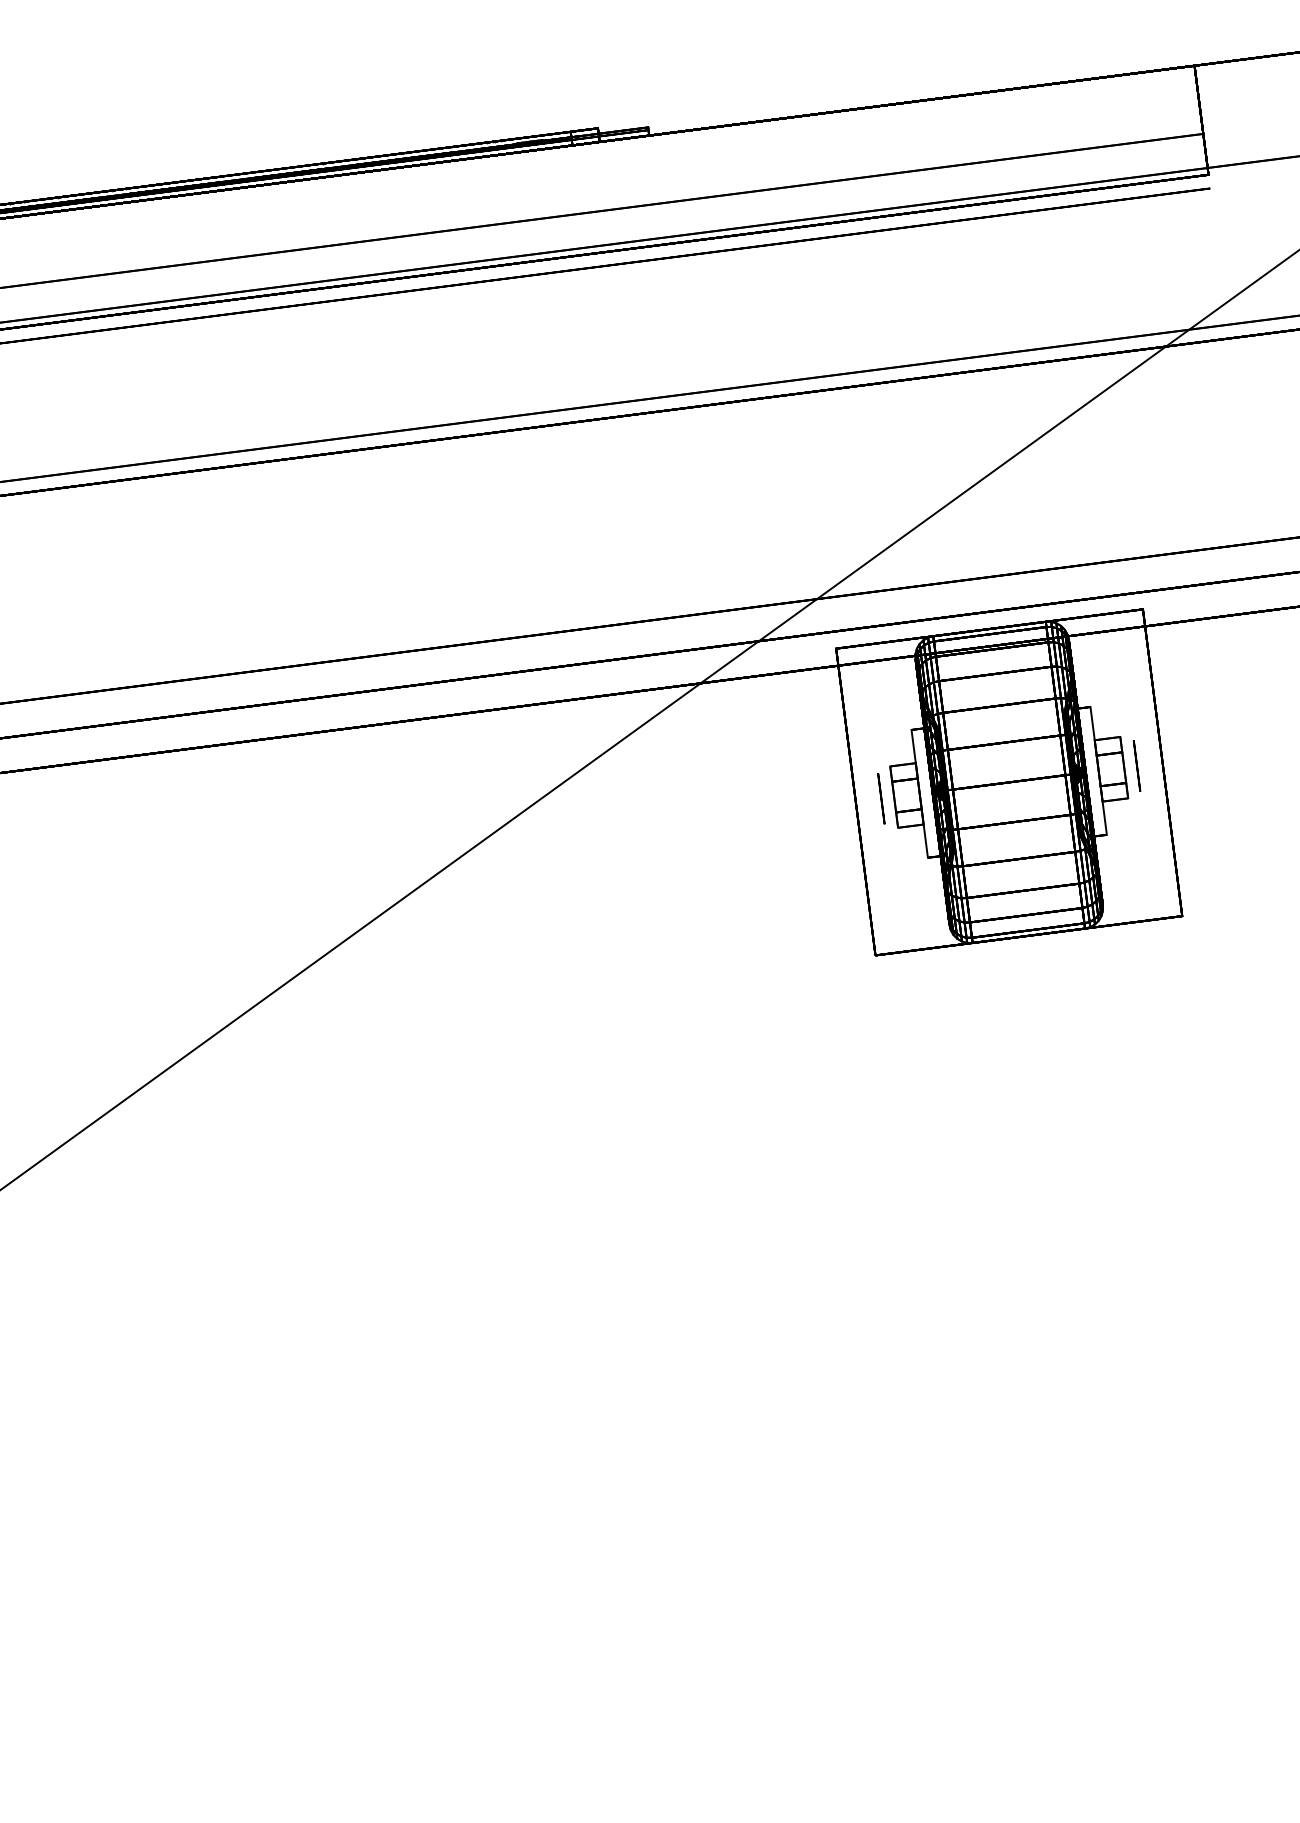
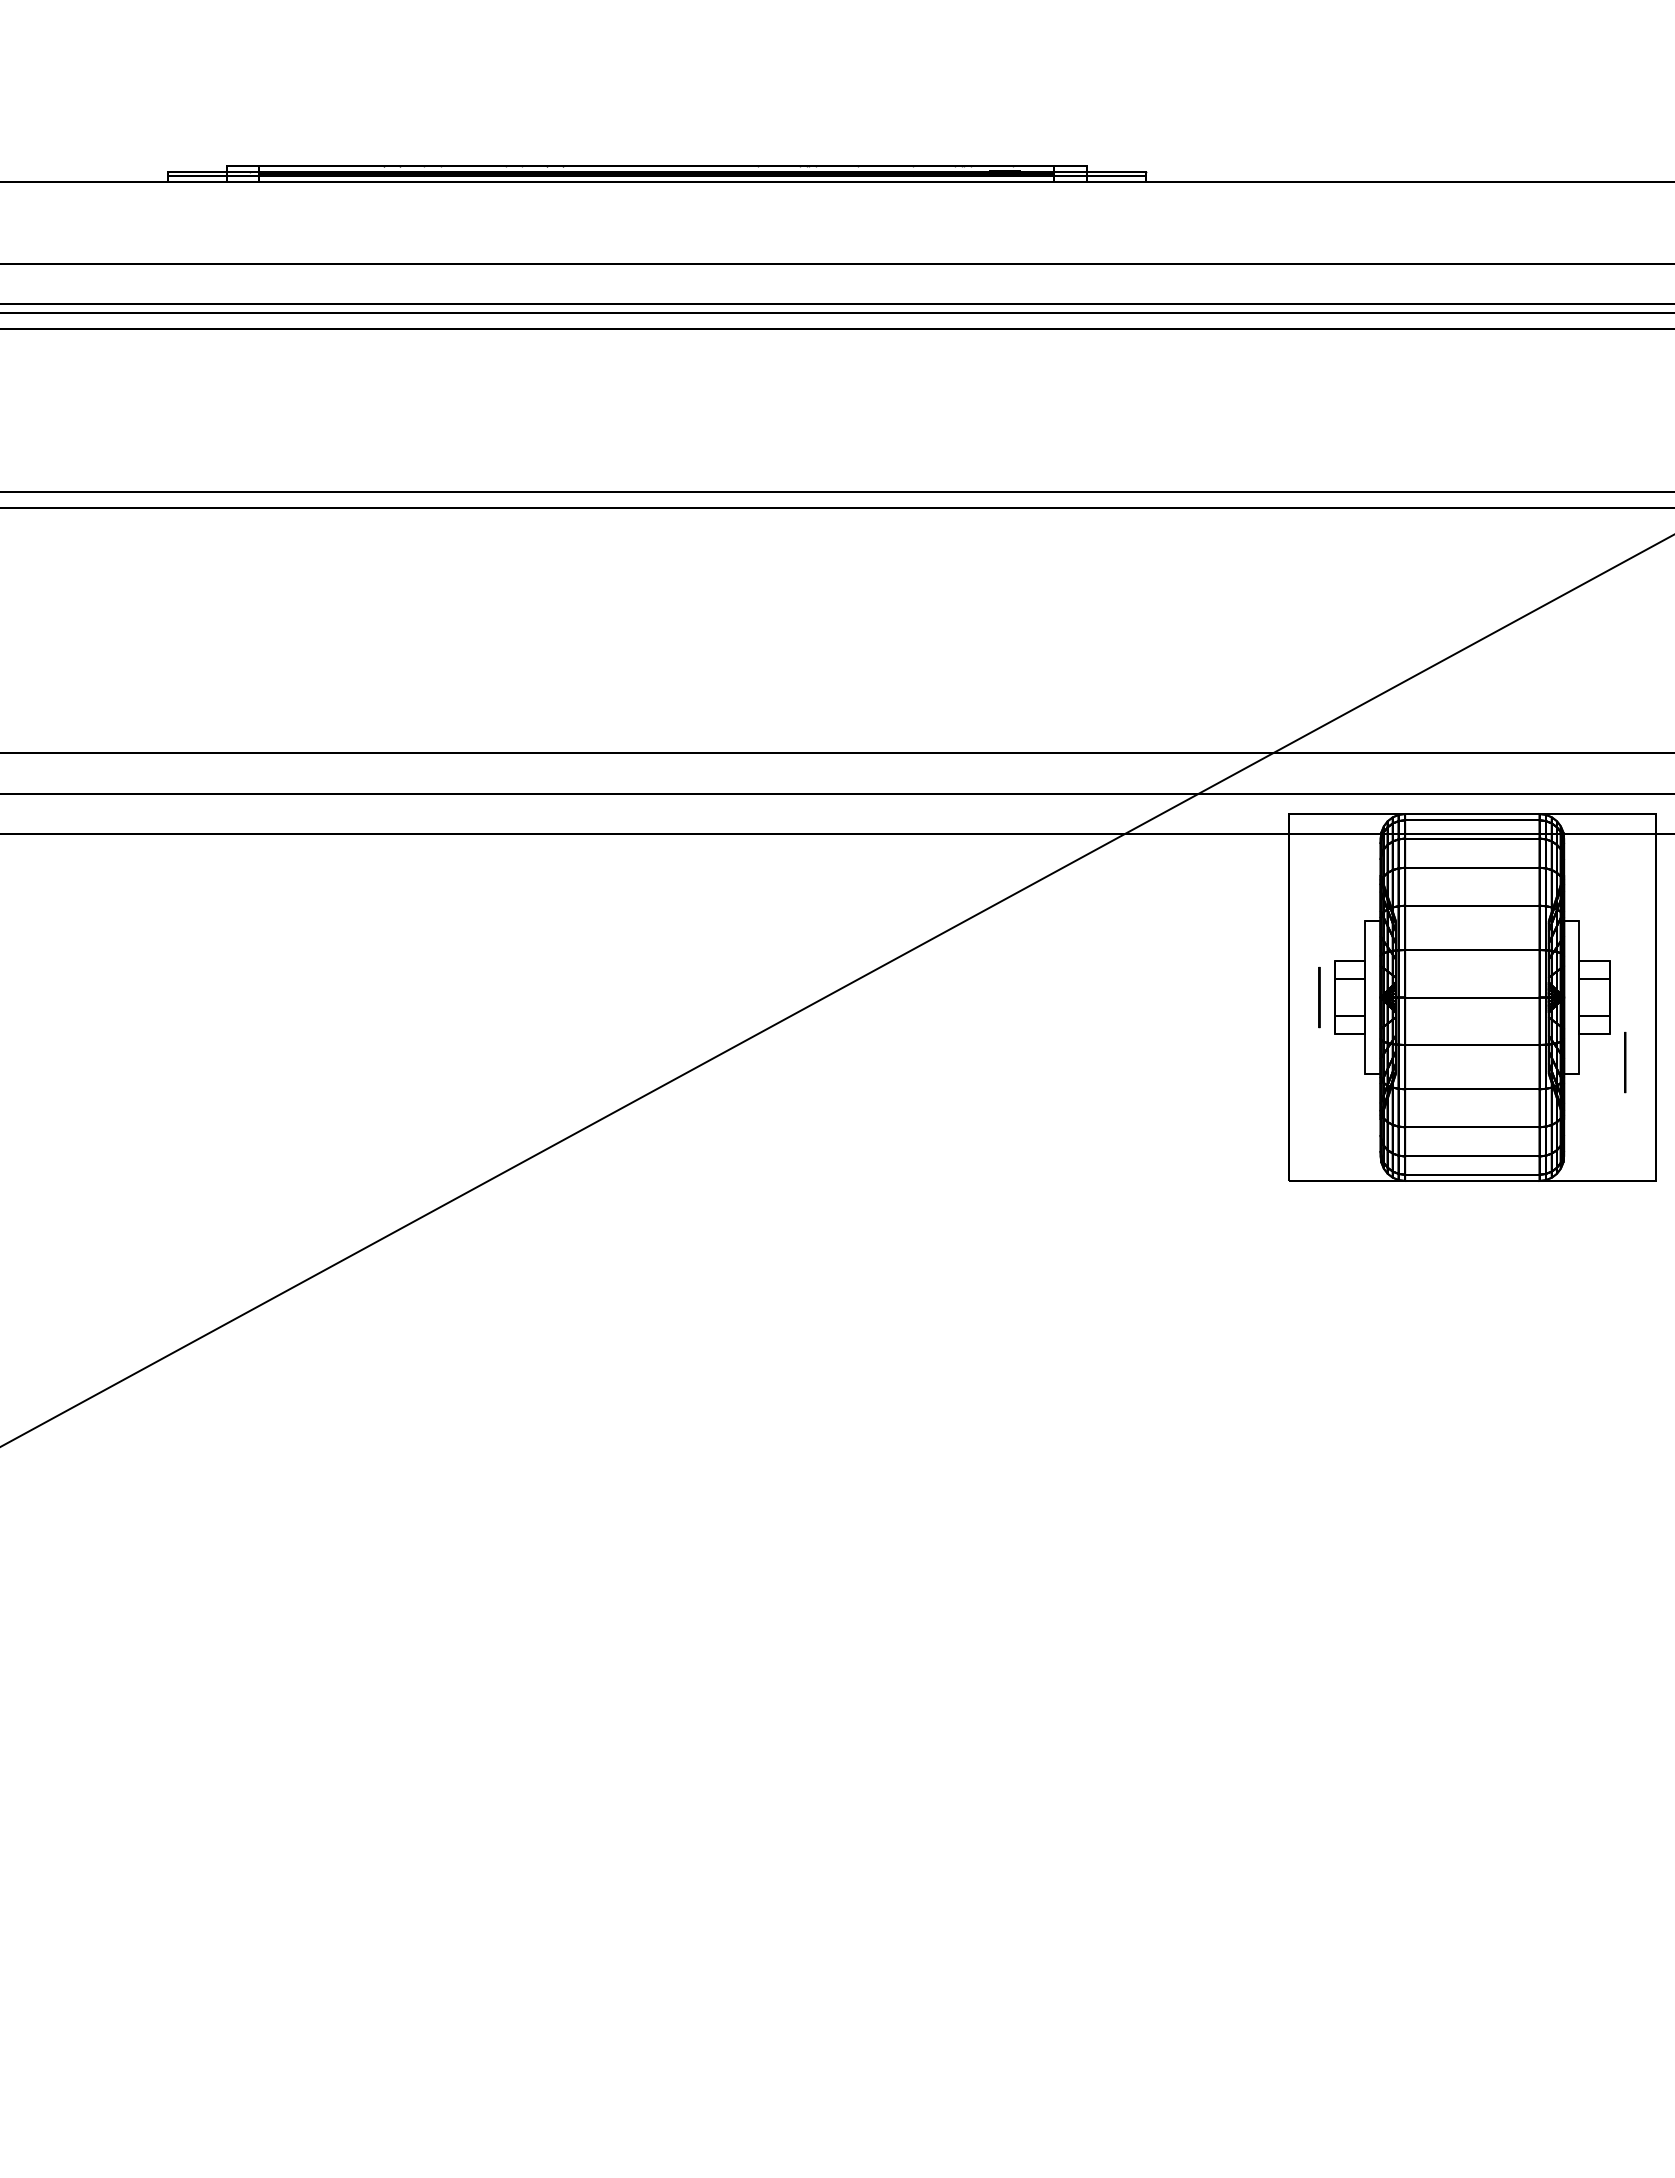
circle: (1137, 765) -> (1625, 1062), moved

